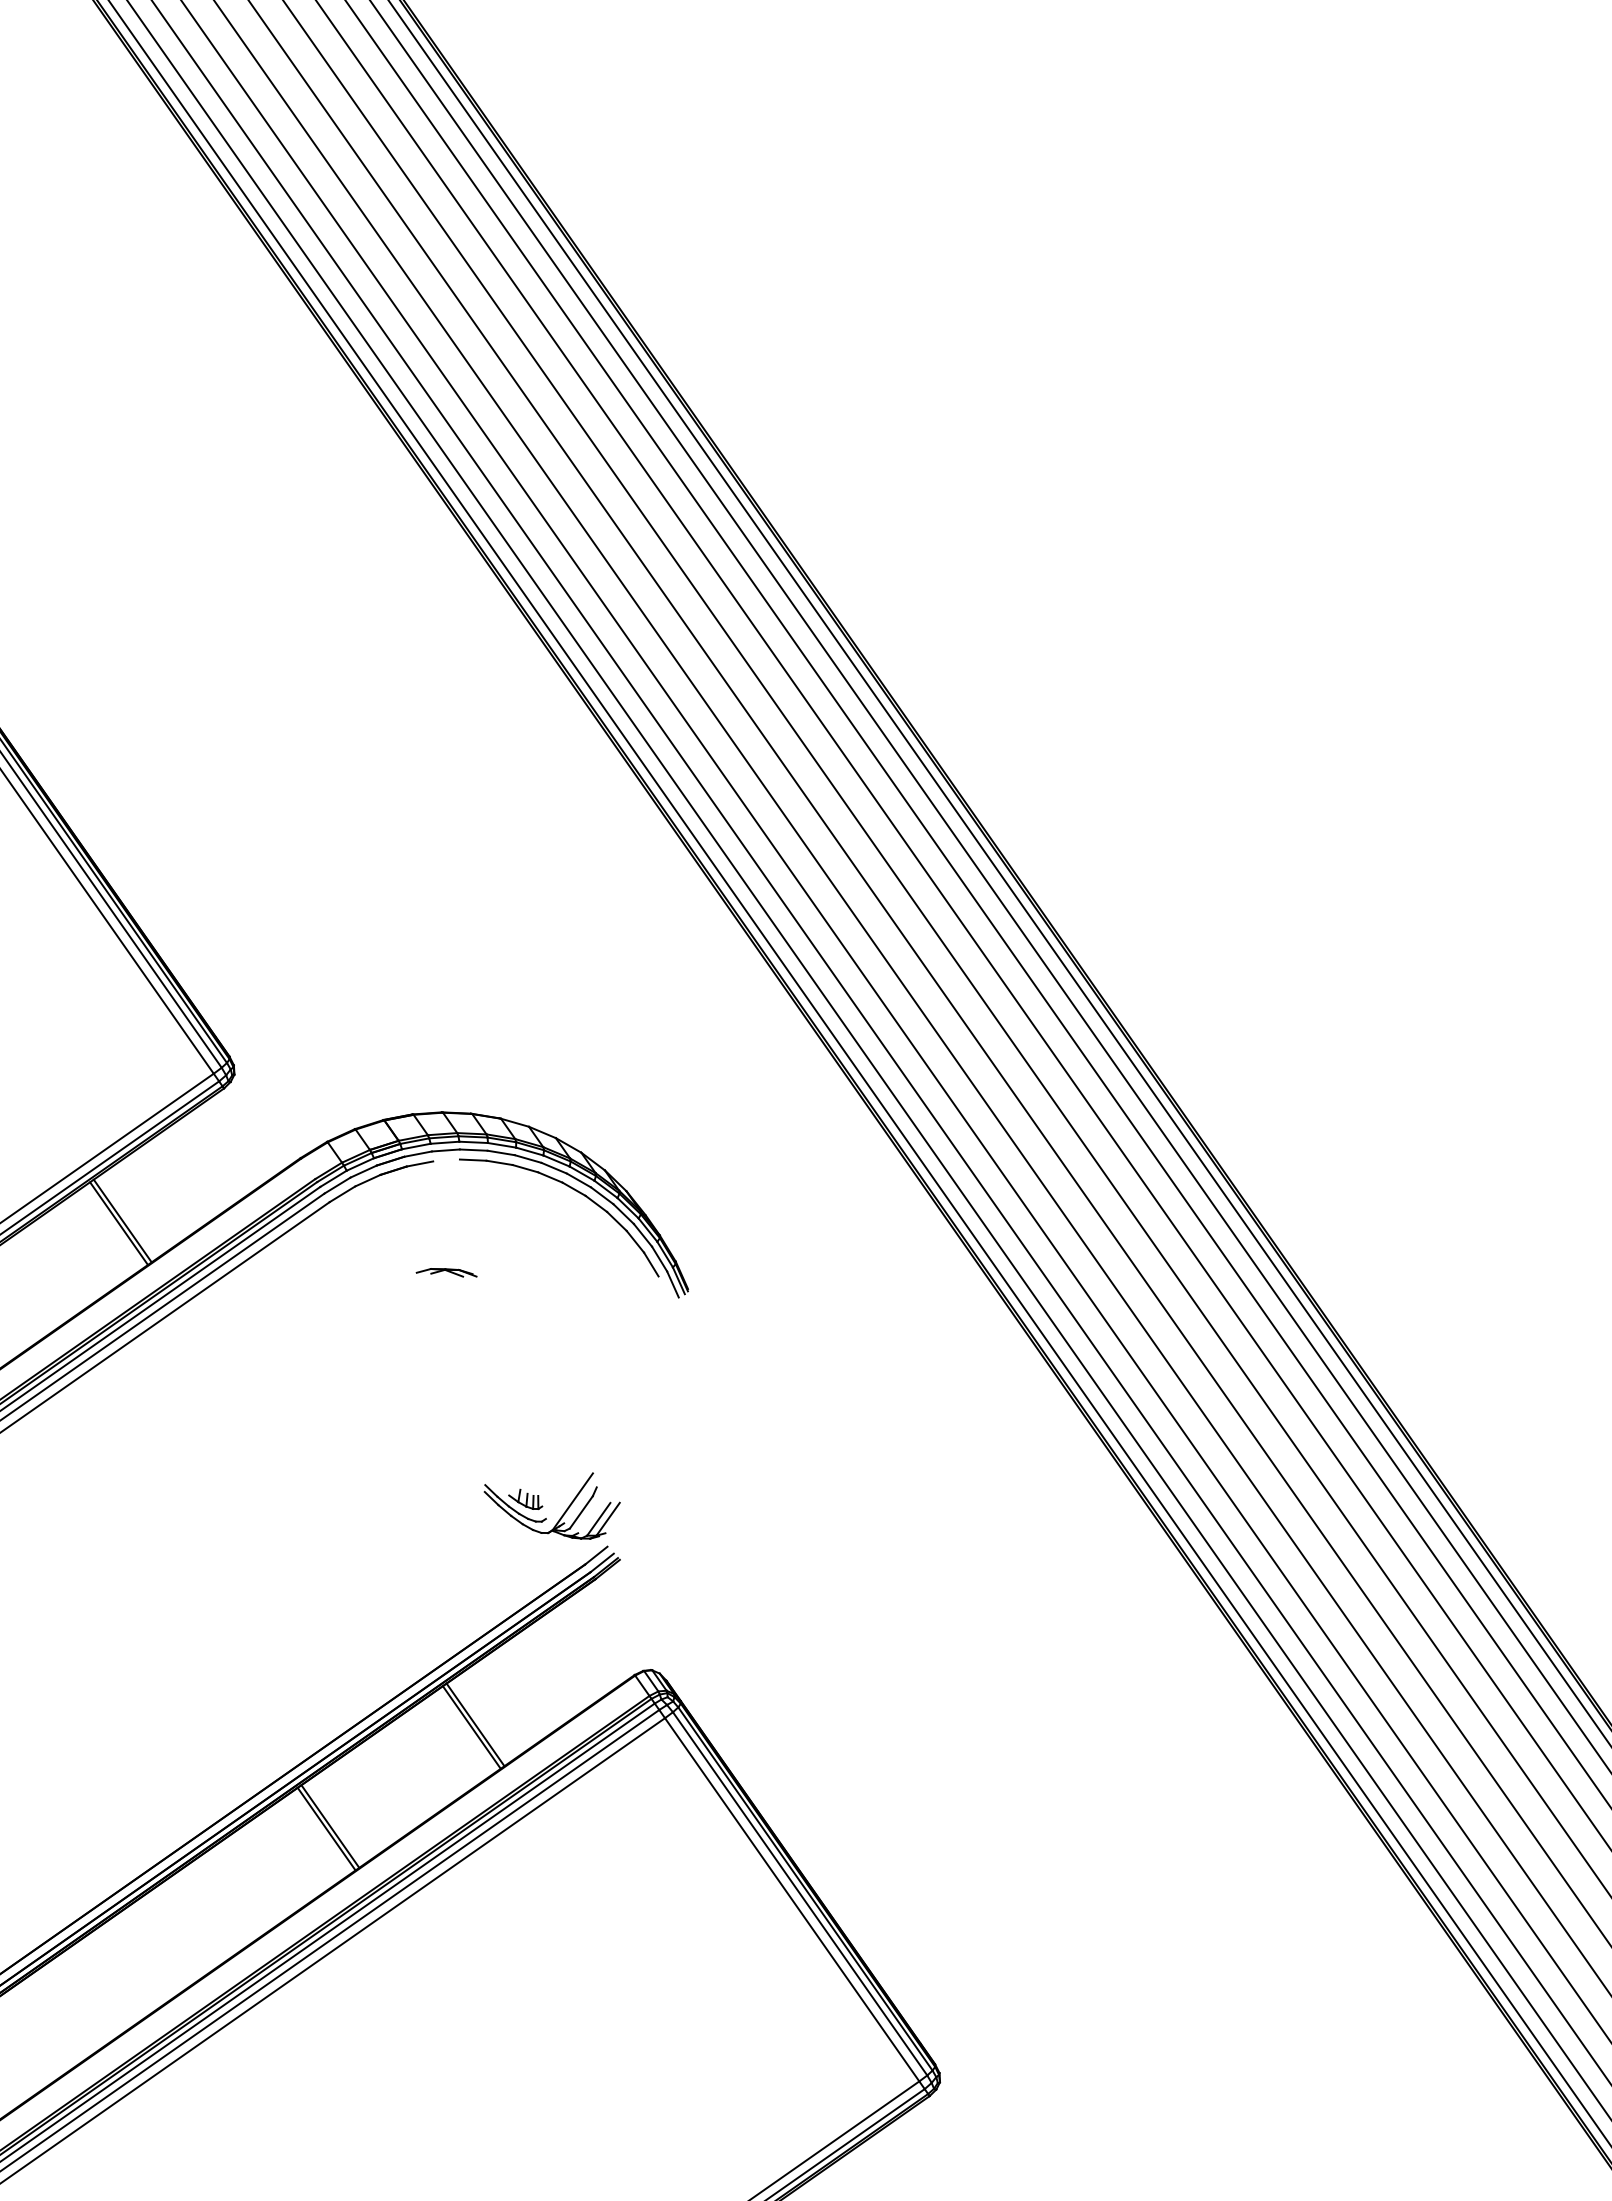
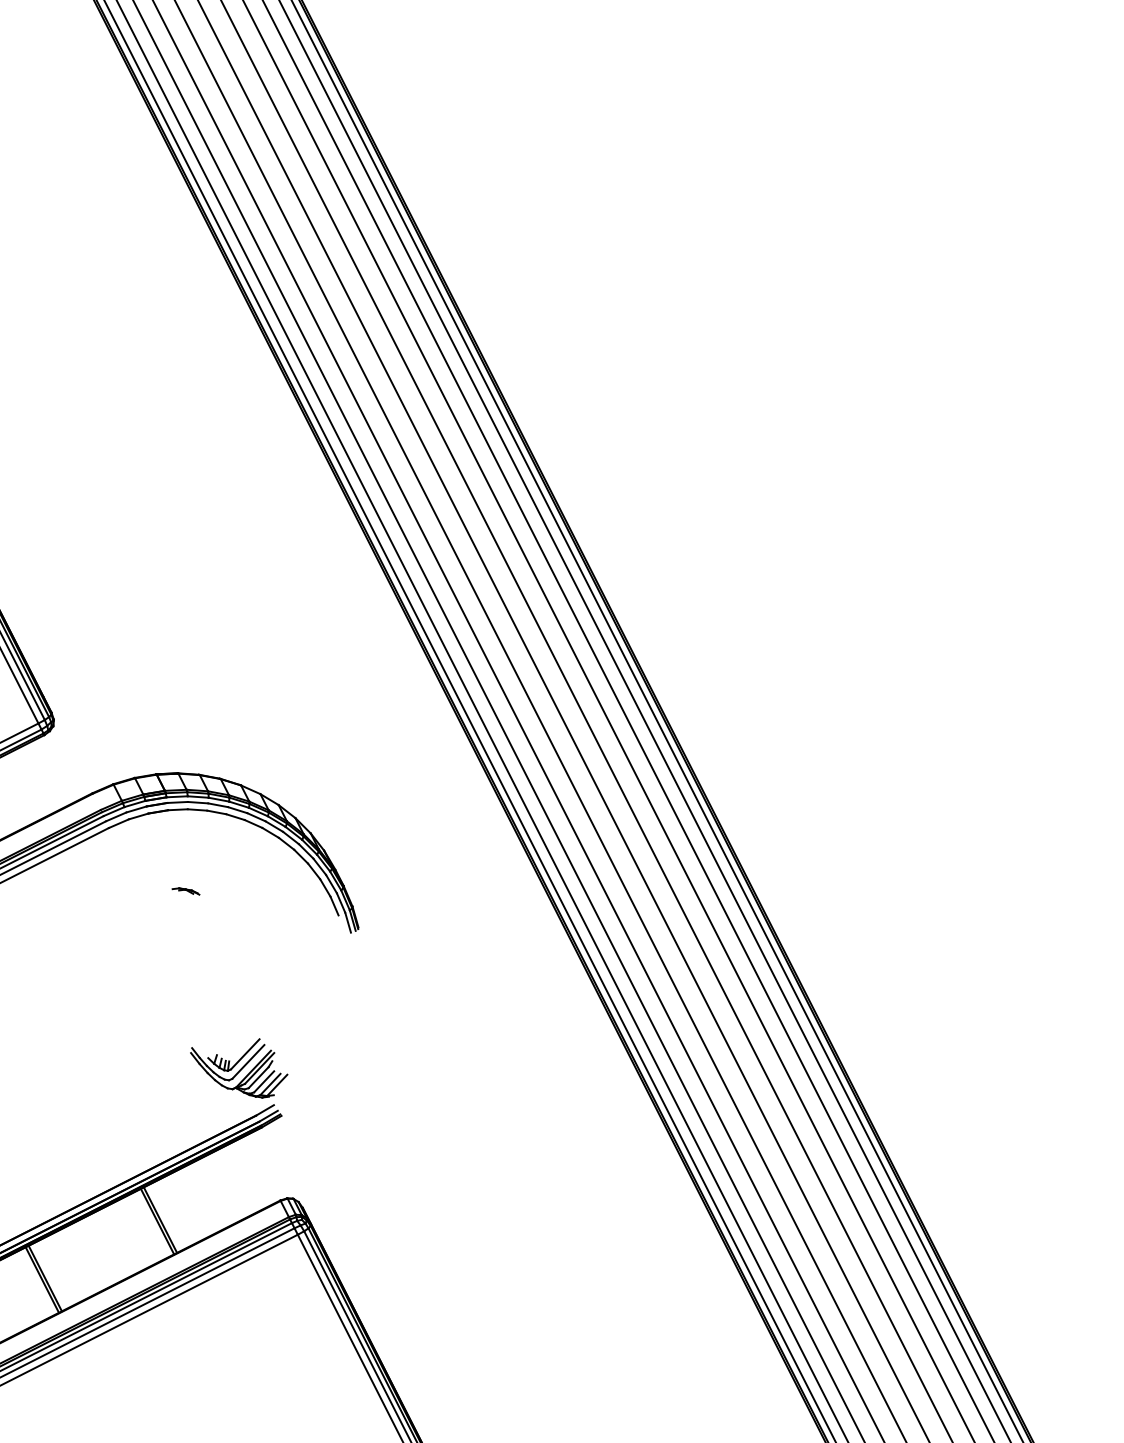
line: (446, 1160) -> (197, 809), added
part: (446, 1272) -> (185, 890), size x0.62
line: (558, 1482) -> (245, 1053), added
line: (563, 1492) -> (247, 1061), added
line: (580, 1499) -> (259, 1068), added
line: (589, 1516) -> (264, 1081), added

